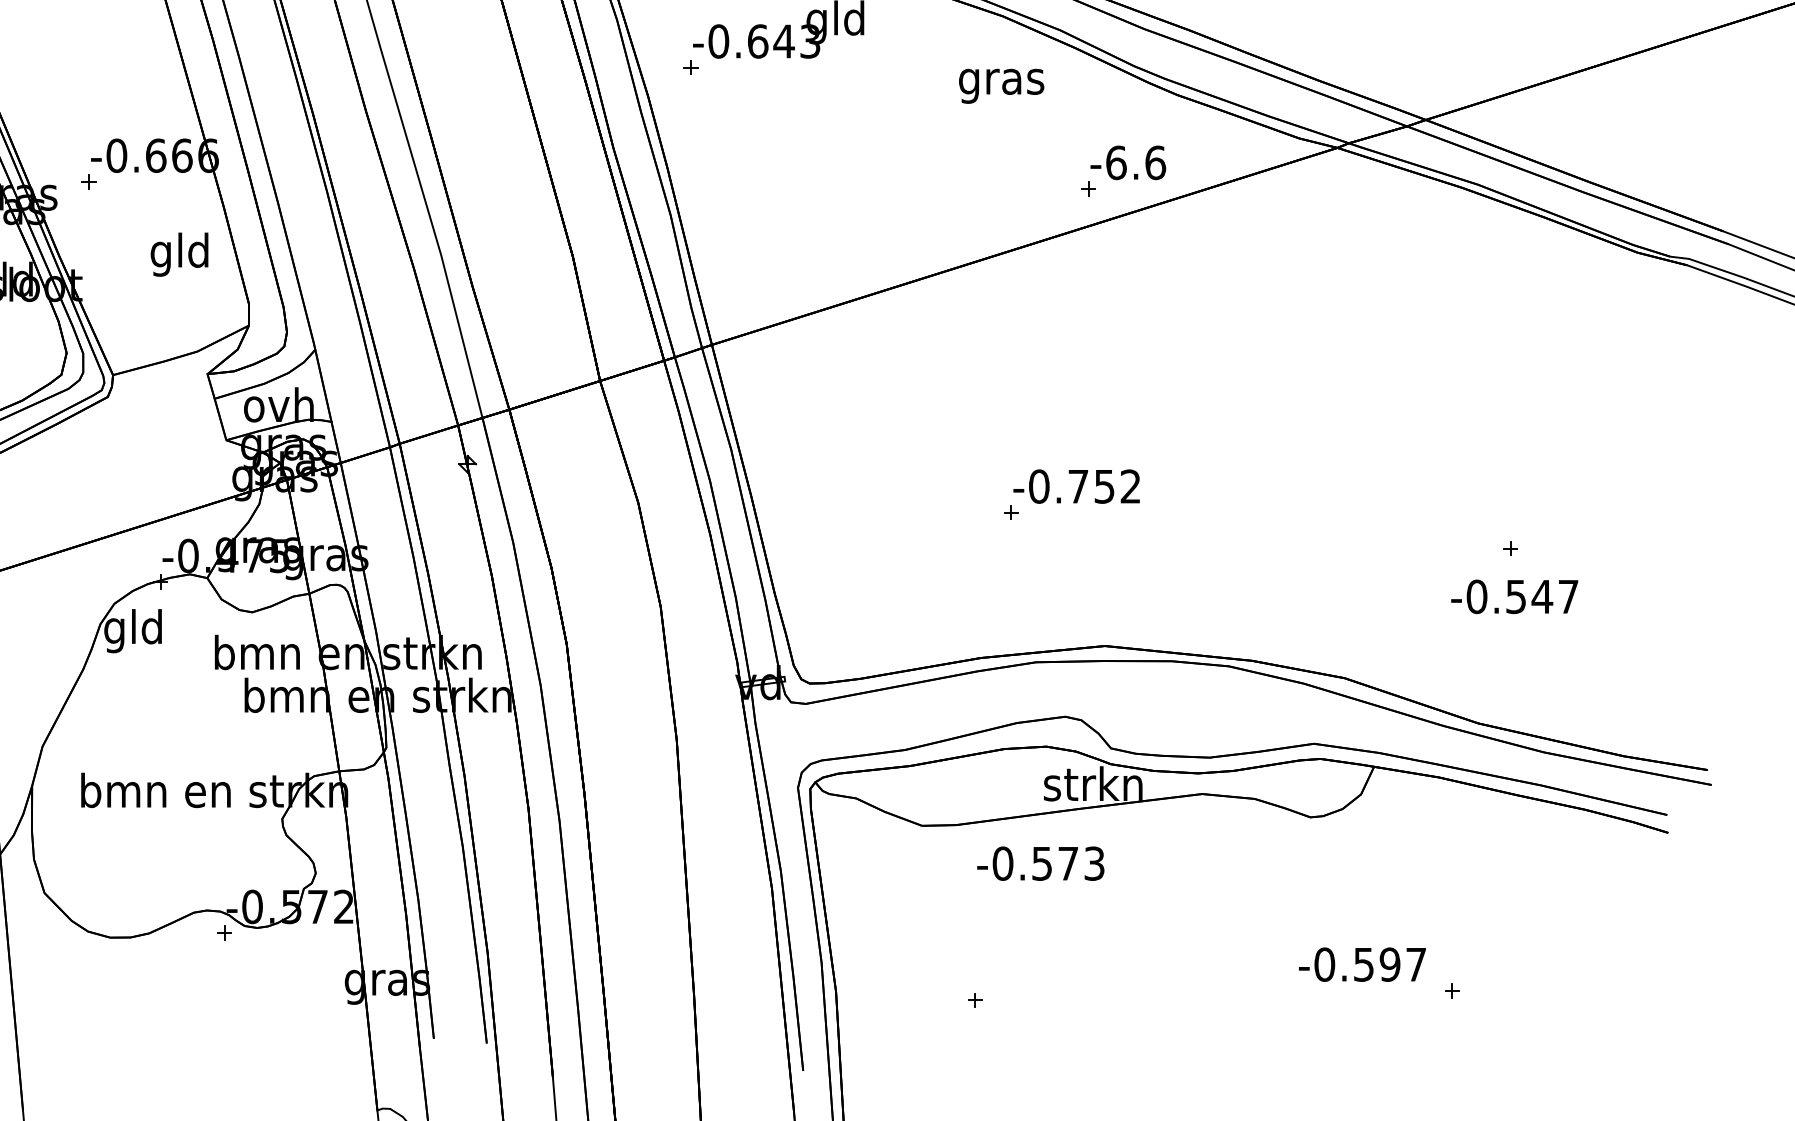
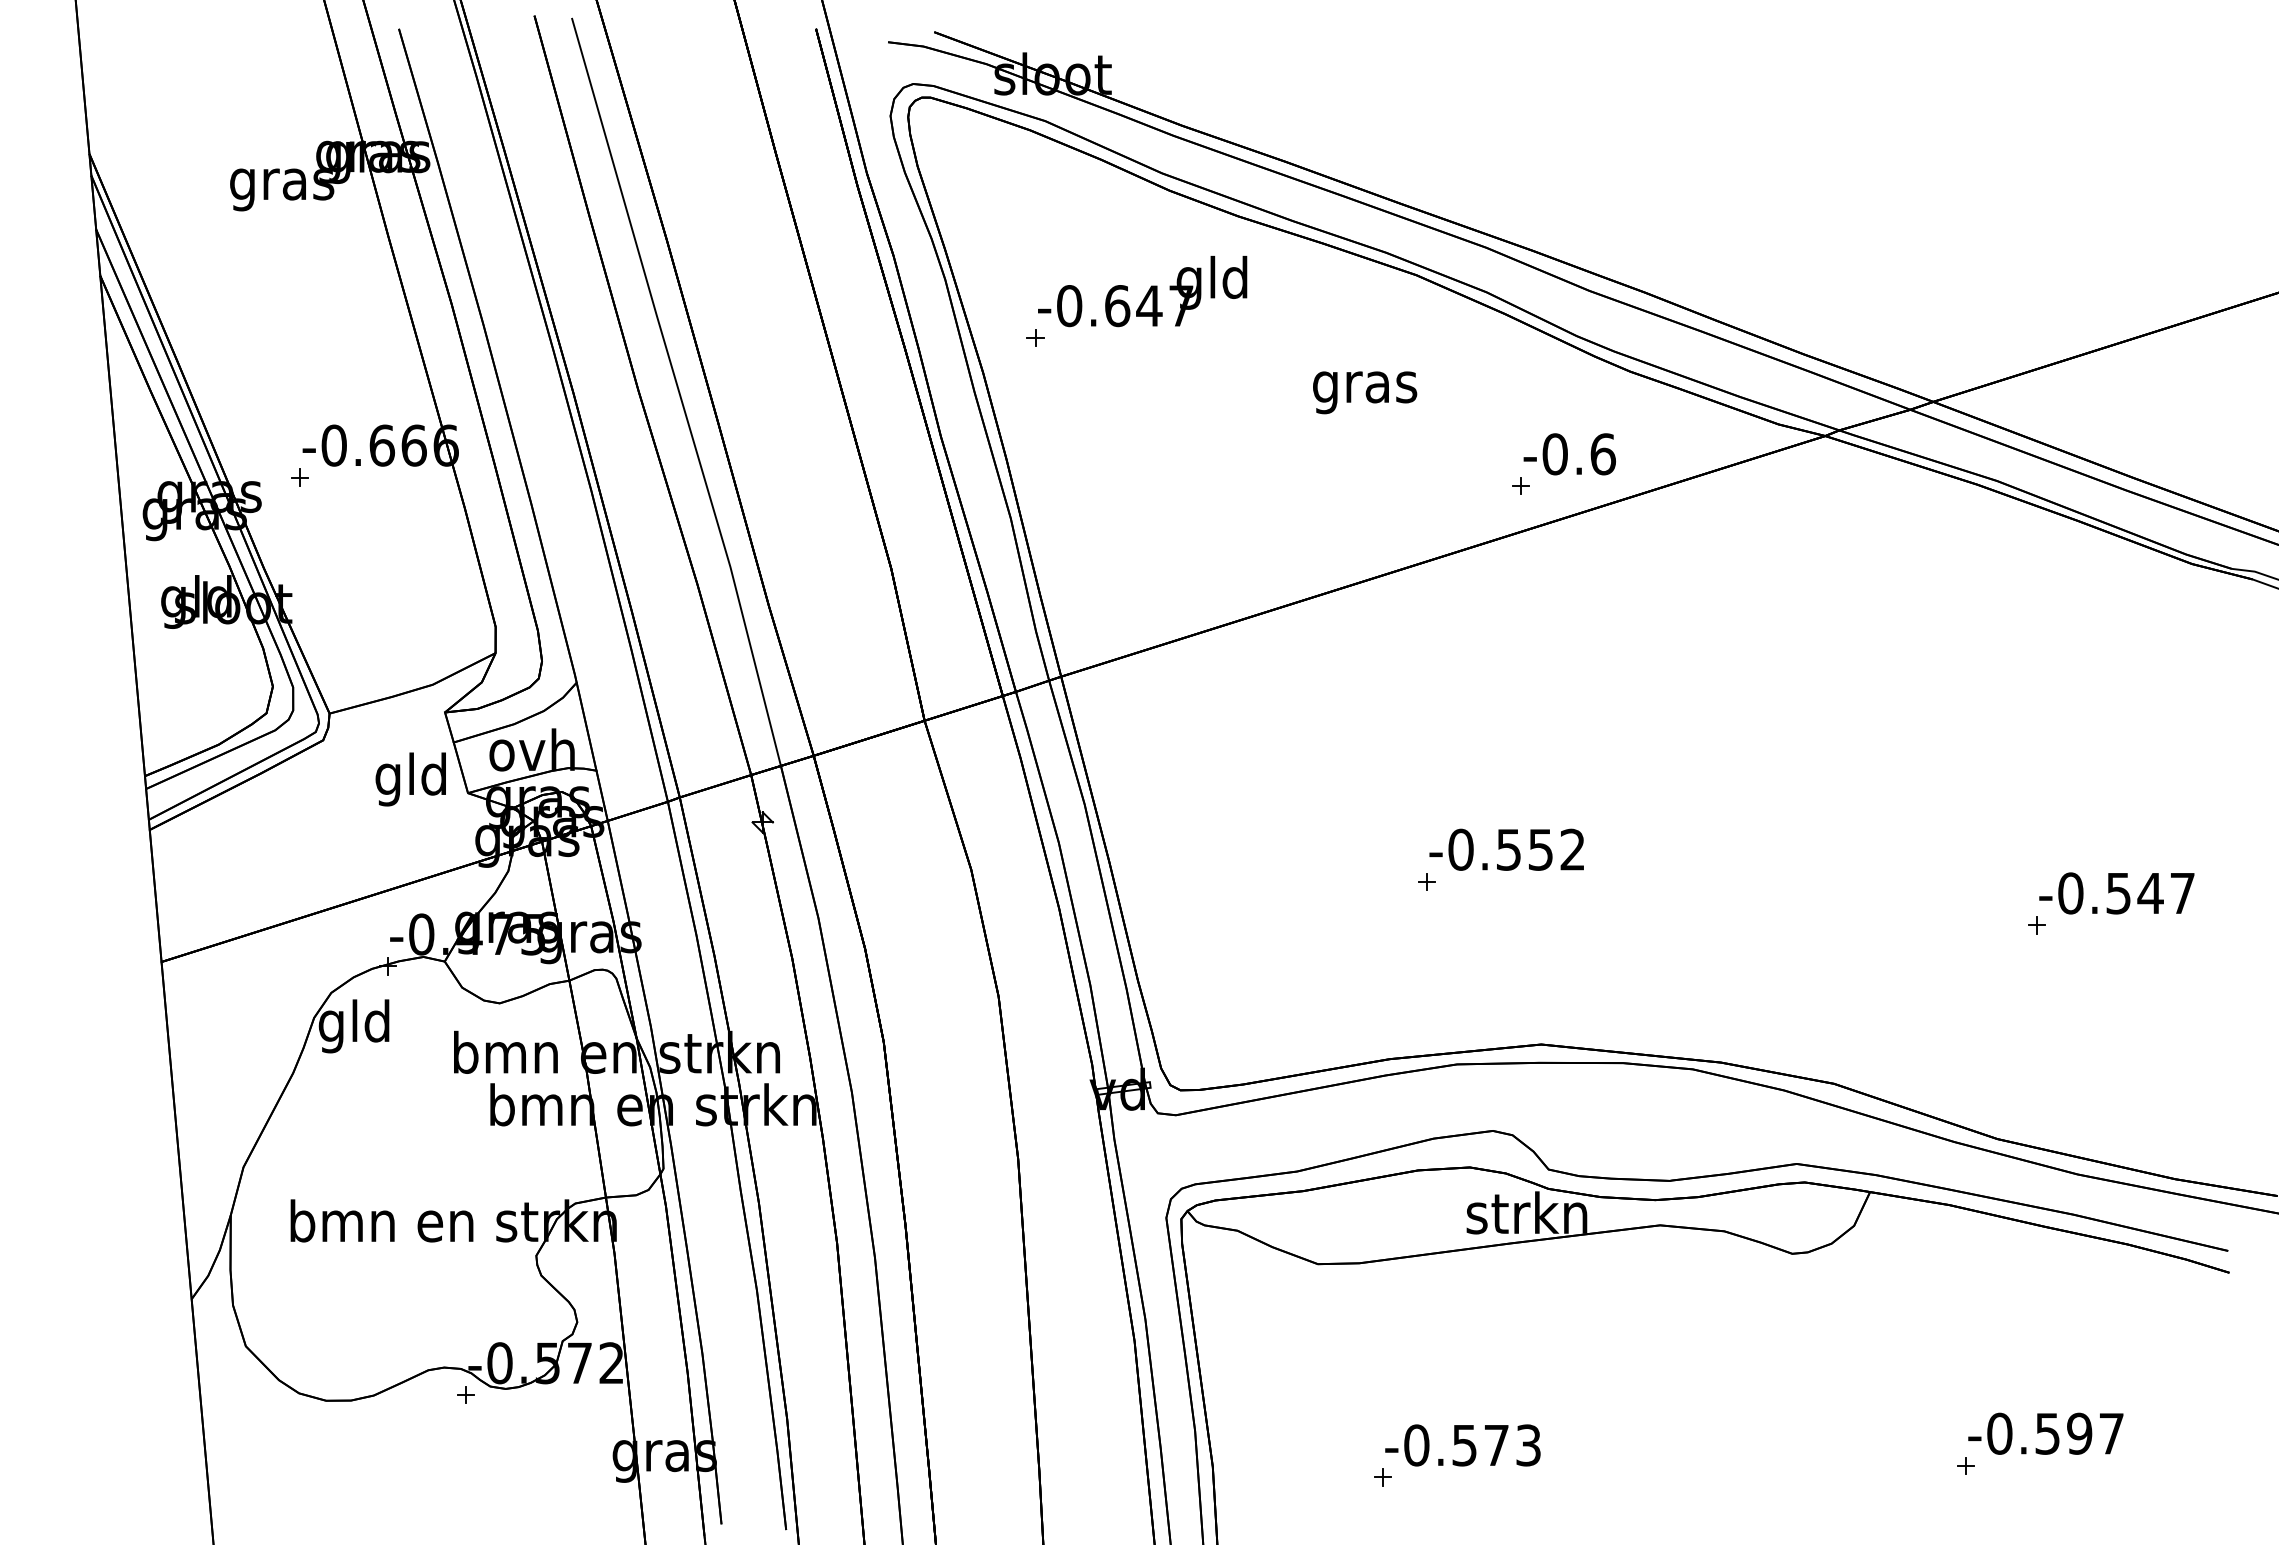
text: (810, 41) -> (1181, 306), -0.643 -> -0.647
text: (1001, 86) -> (1365, 392), moved
text: (1116, 163) -> (1555, 454), -6.6 -> -0.6
text: (179, 254) -> (410, 779), moved
text: (1078, 486) -> (1508, 849), -0.752 -> -0.552
text: (1514, 596) -> (2116, 893), moved
text: (1040, 863) -> (1462, 1445), moved
text: (1362, 964) -> (2045, 1433), moved

